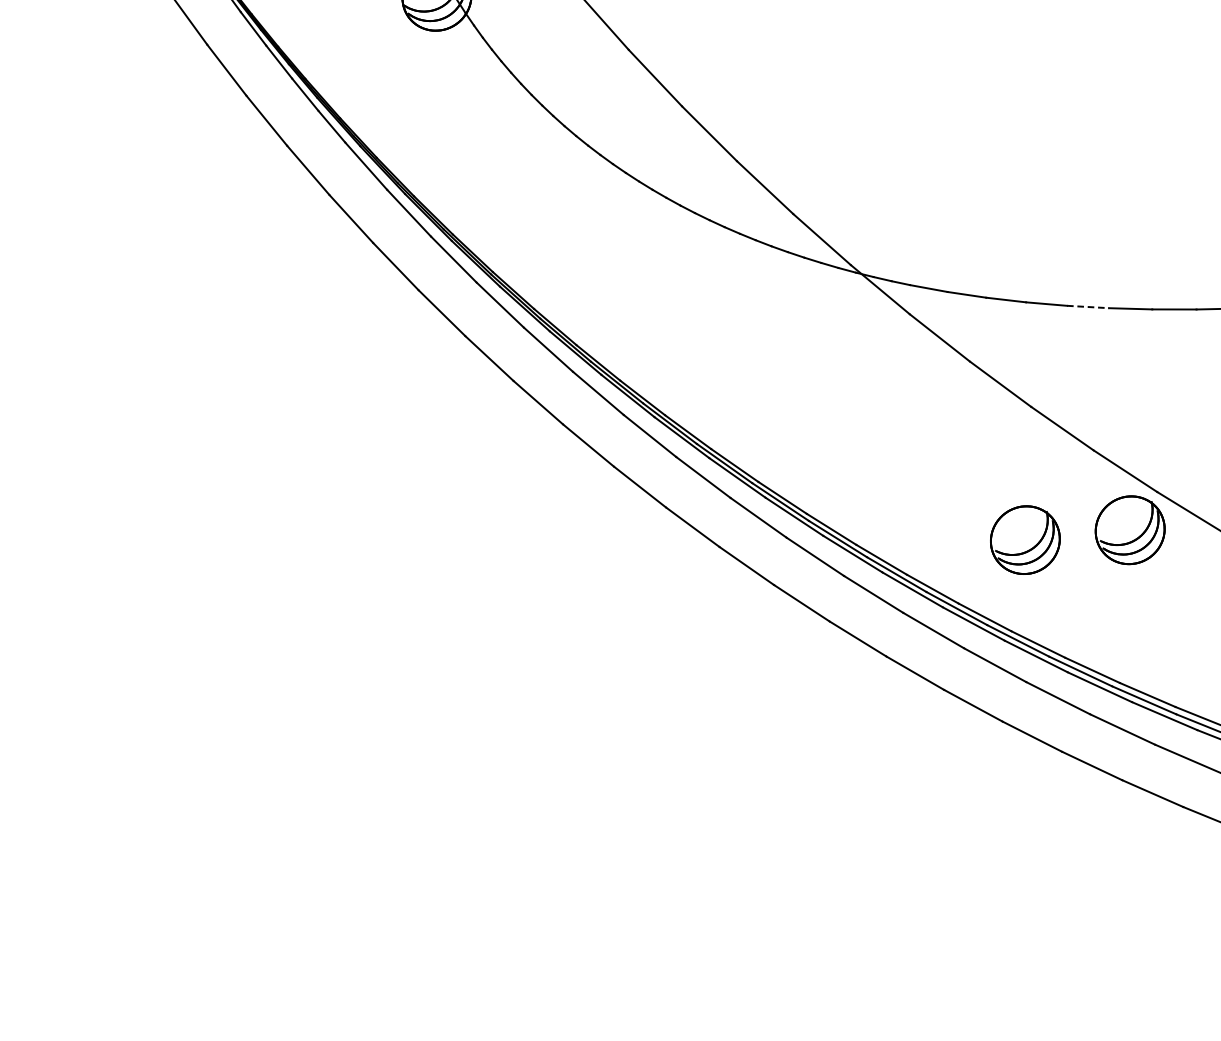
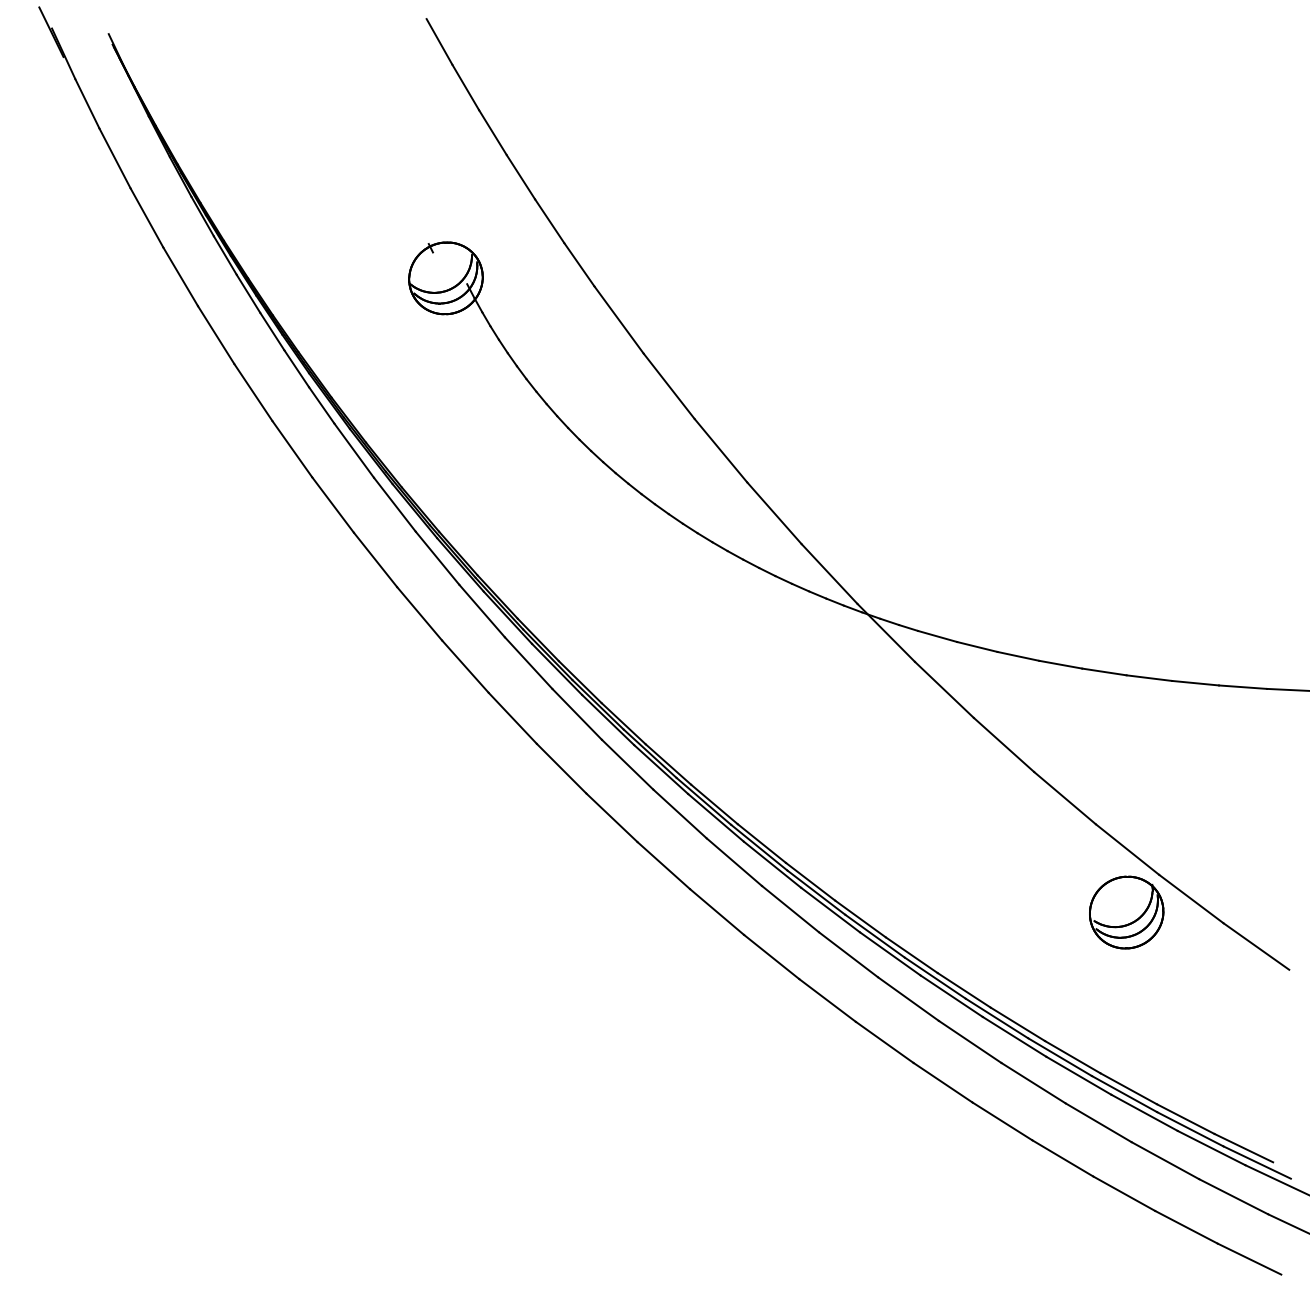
line: (1088, 307) -> (1104, 672), dashed -> solid
part: (1025, 540) -> (1014, 912), removed

